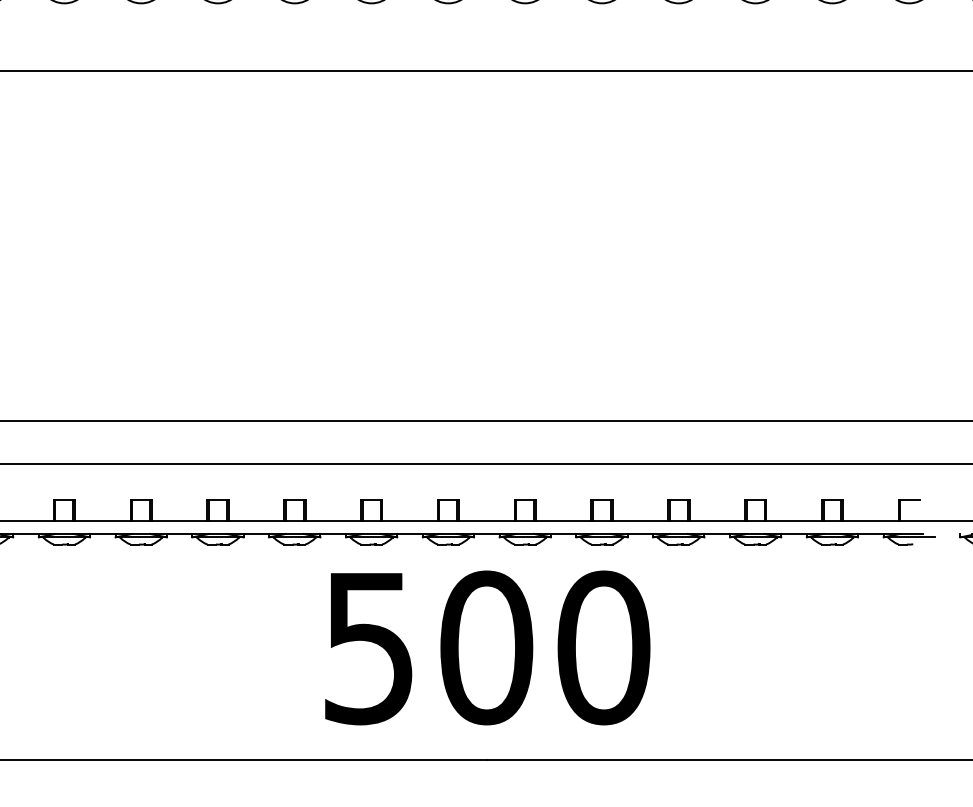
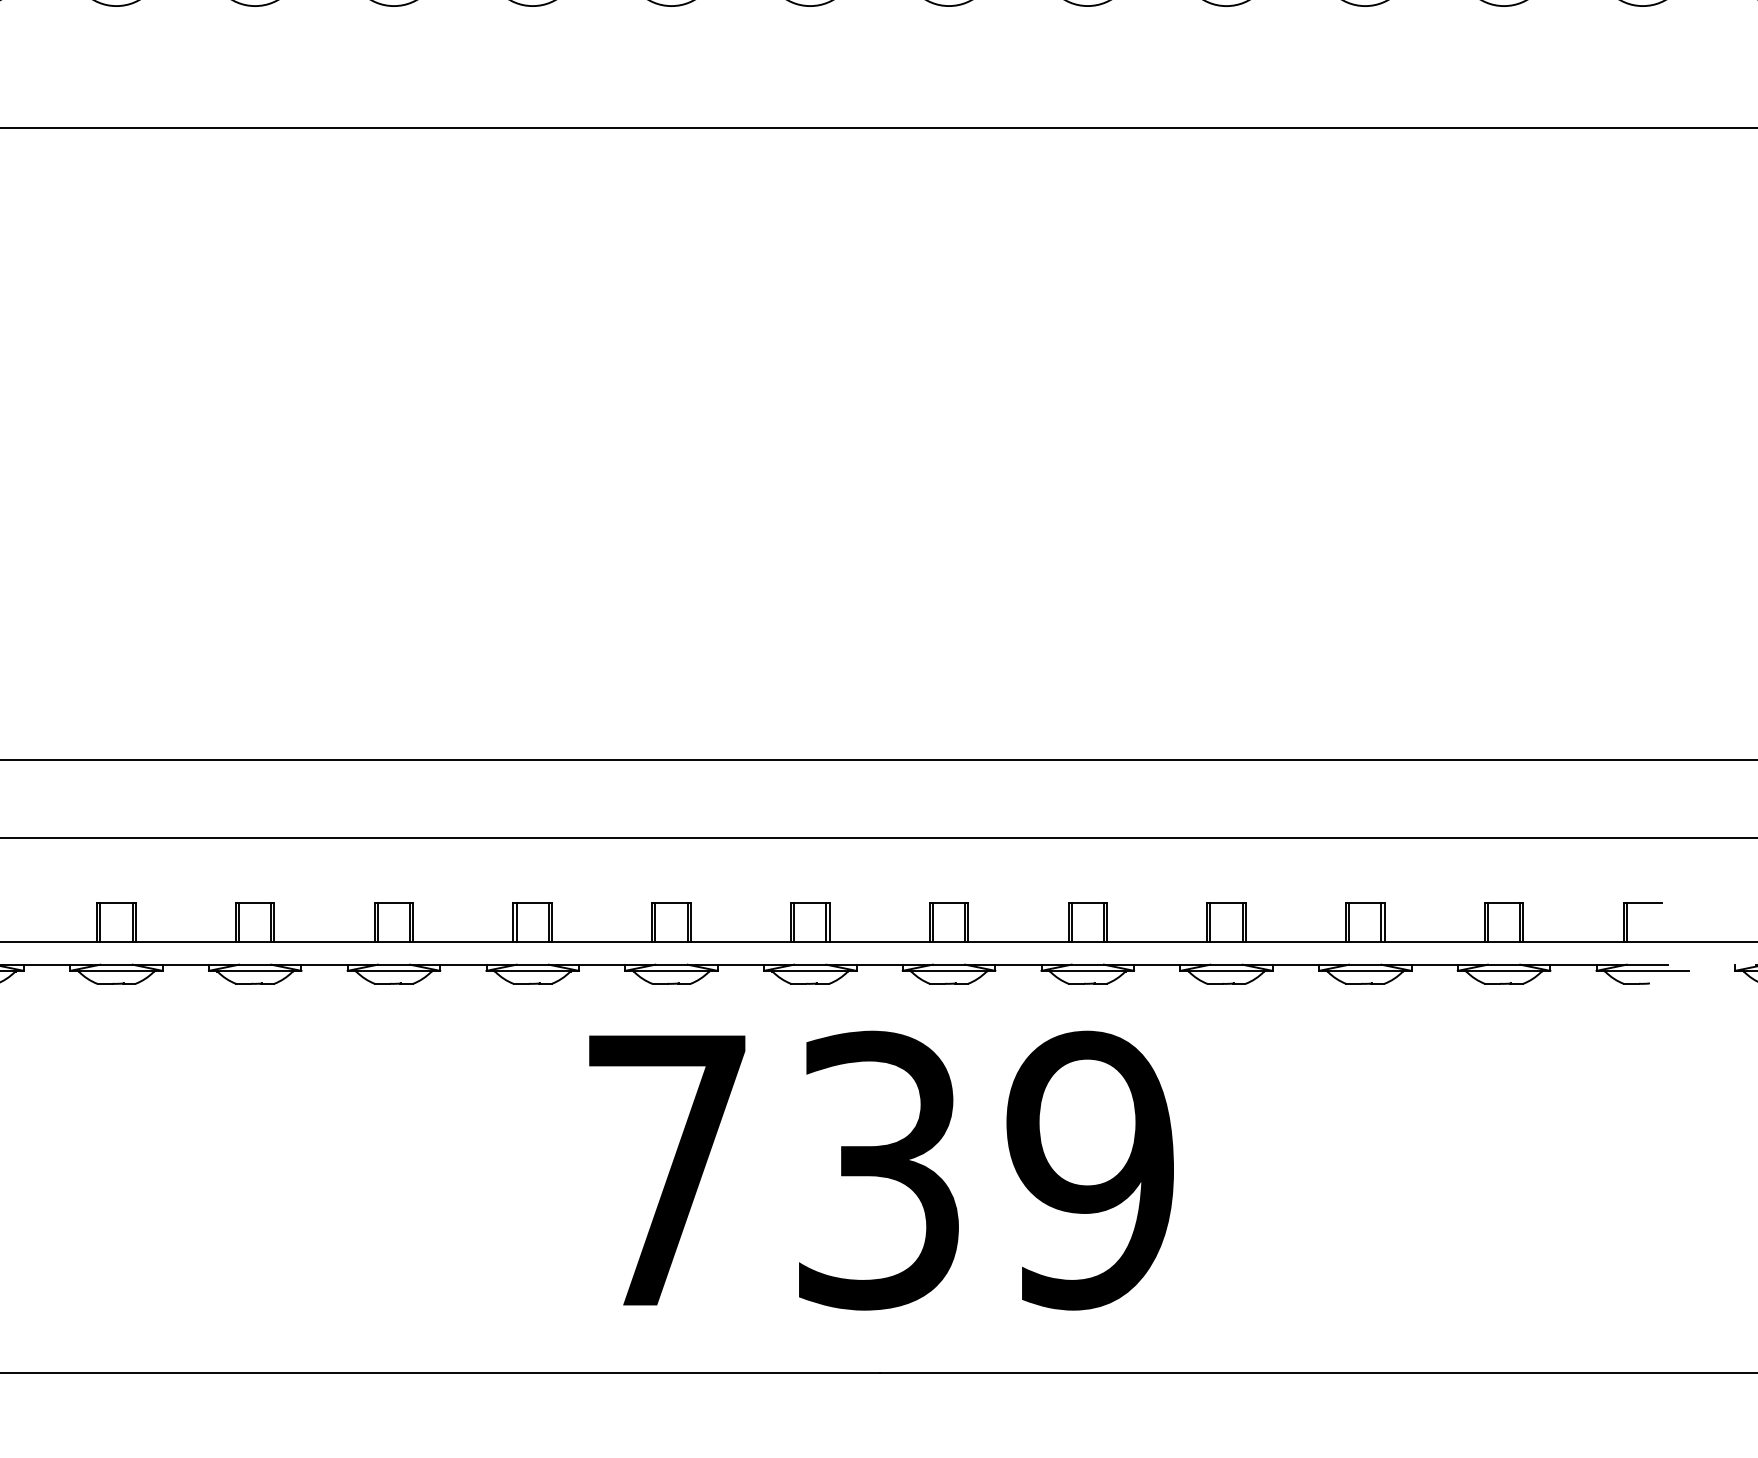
text: (487, 647) -> (880, 1169), 500 -> 739

